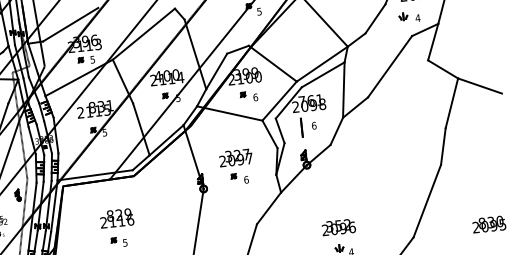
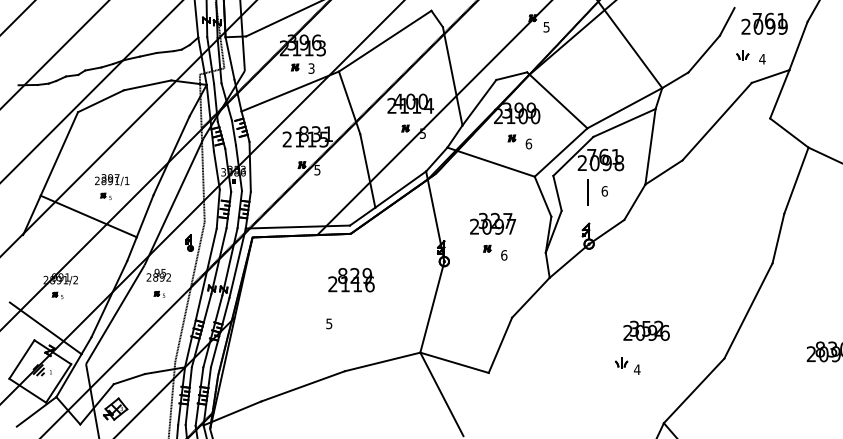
text: (92, 59) -> (311, 68), 5 -> 3
text: (117, 218) -> (351, 280), moved
text: (338, 227) -> (646, 330), moved
part: (113, 240) -> (313, 318), removed

